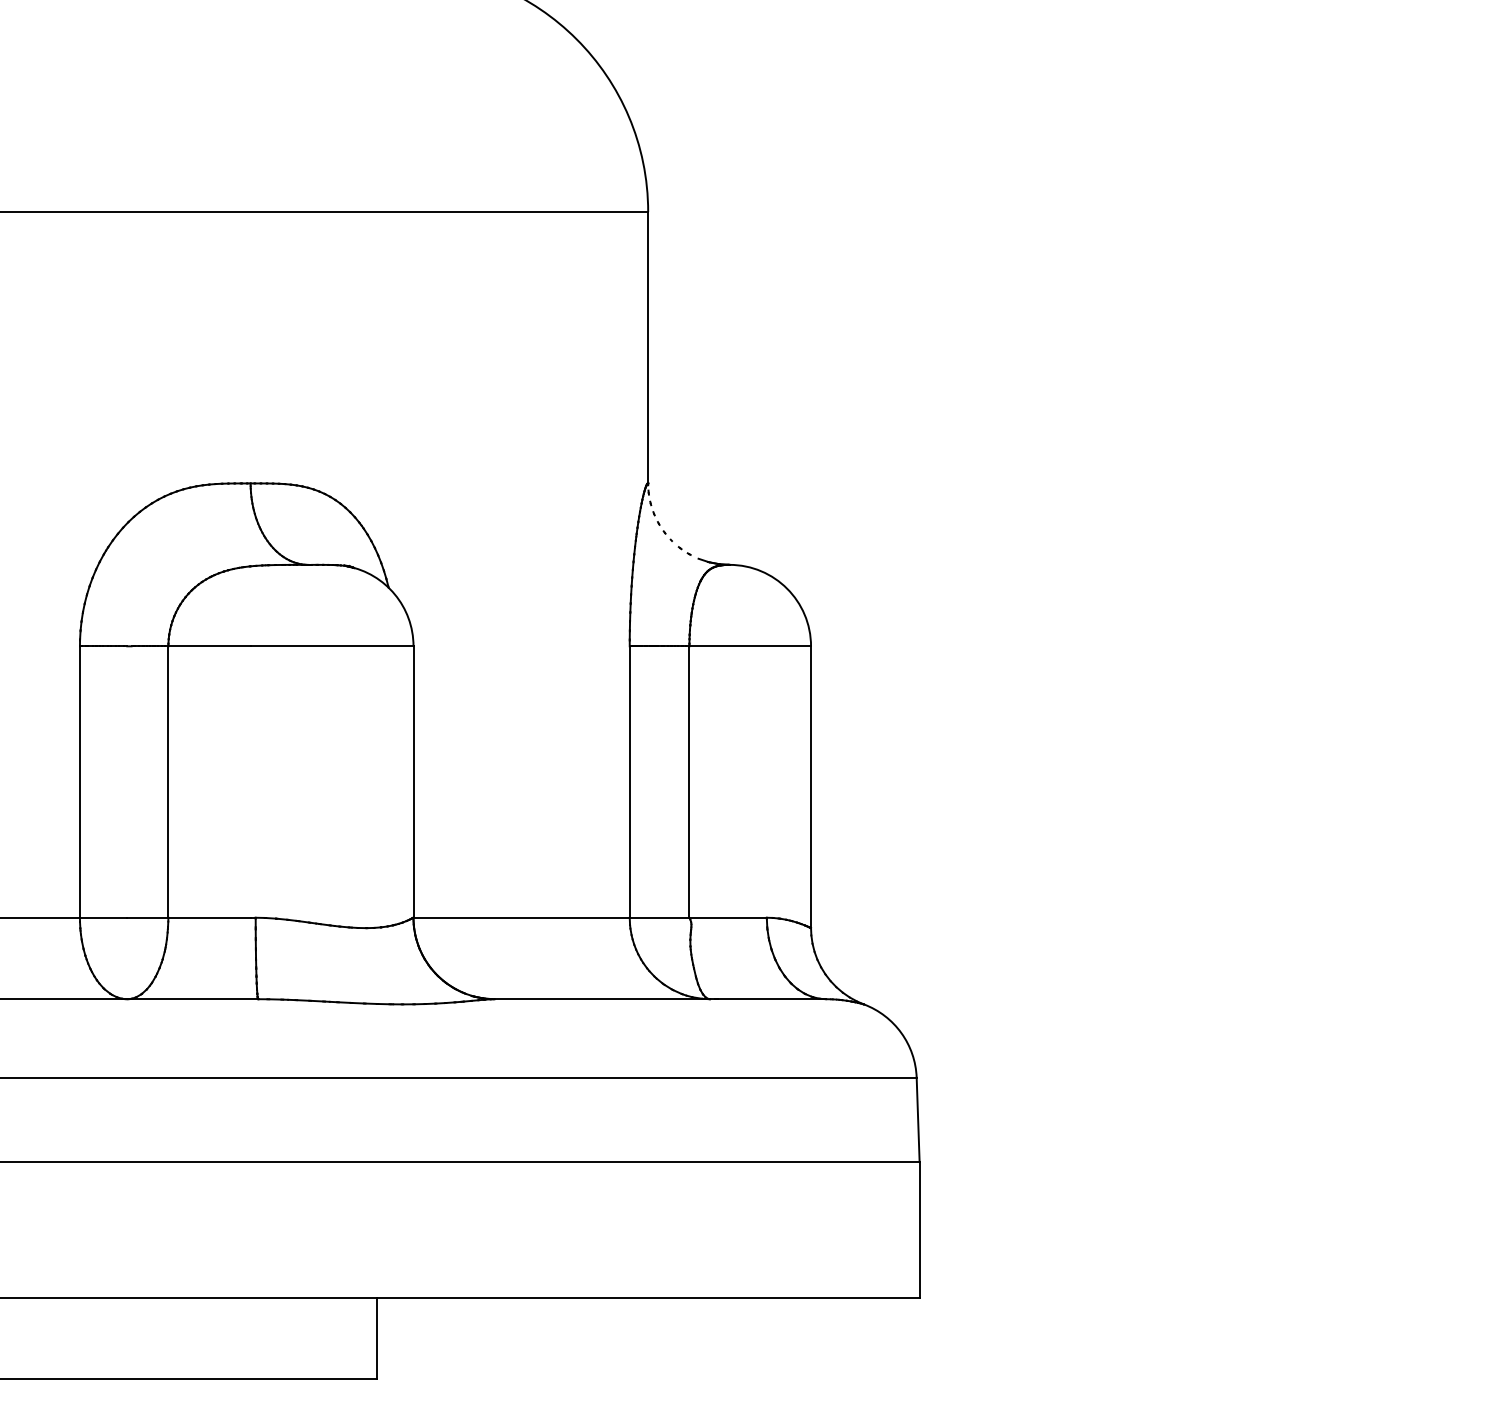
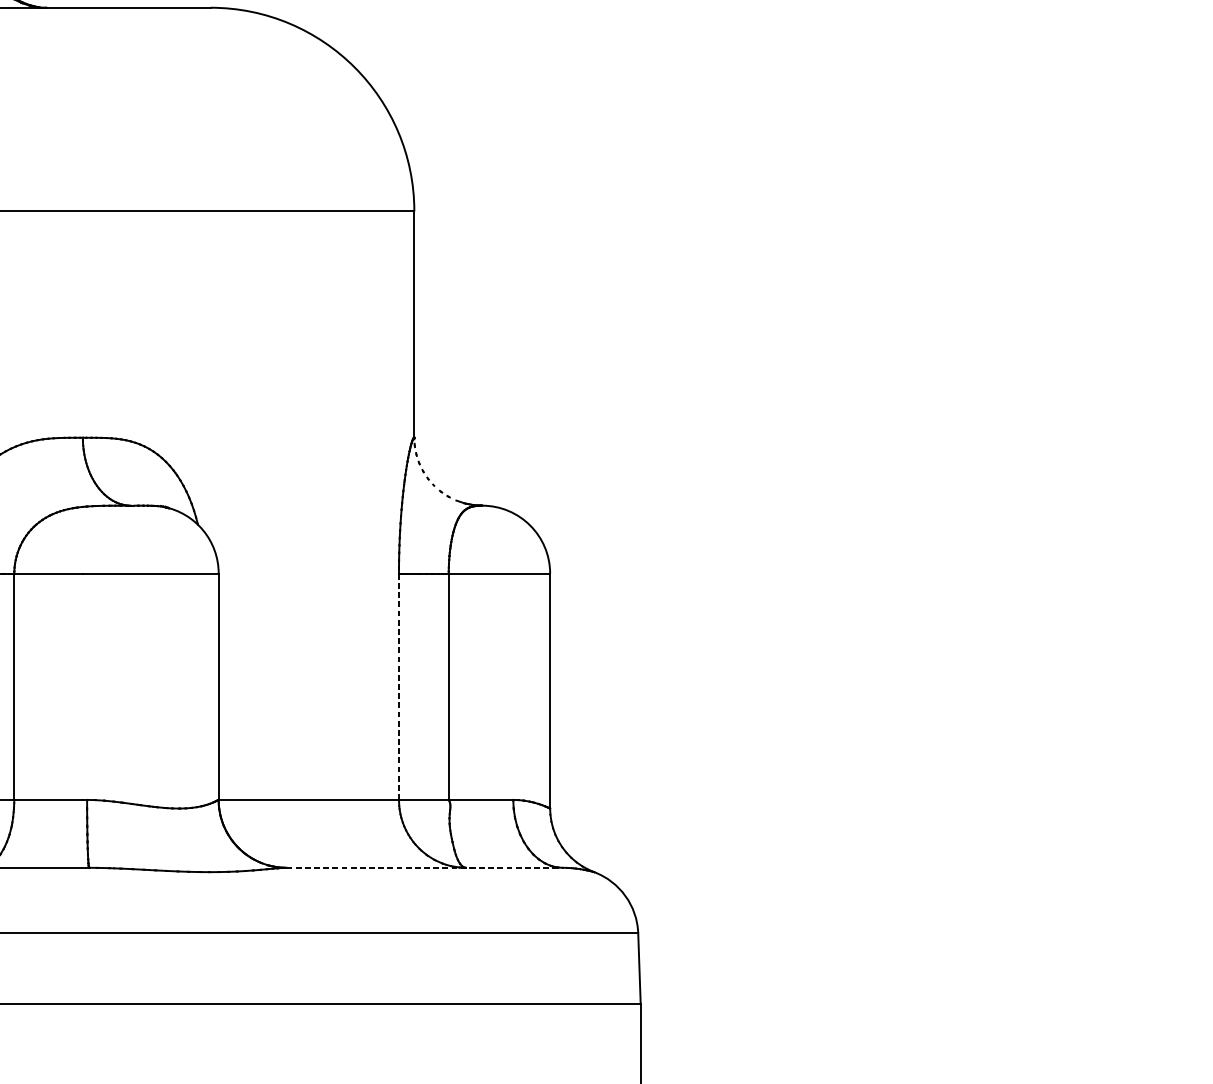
line: (629, 782) -> (398, 687), solid -> dashed
line: (660, 999) -> (424, 868), solid -> dashed

